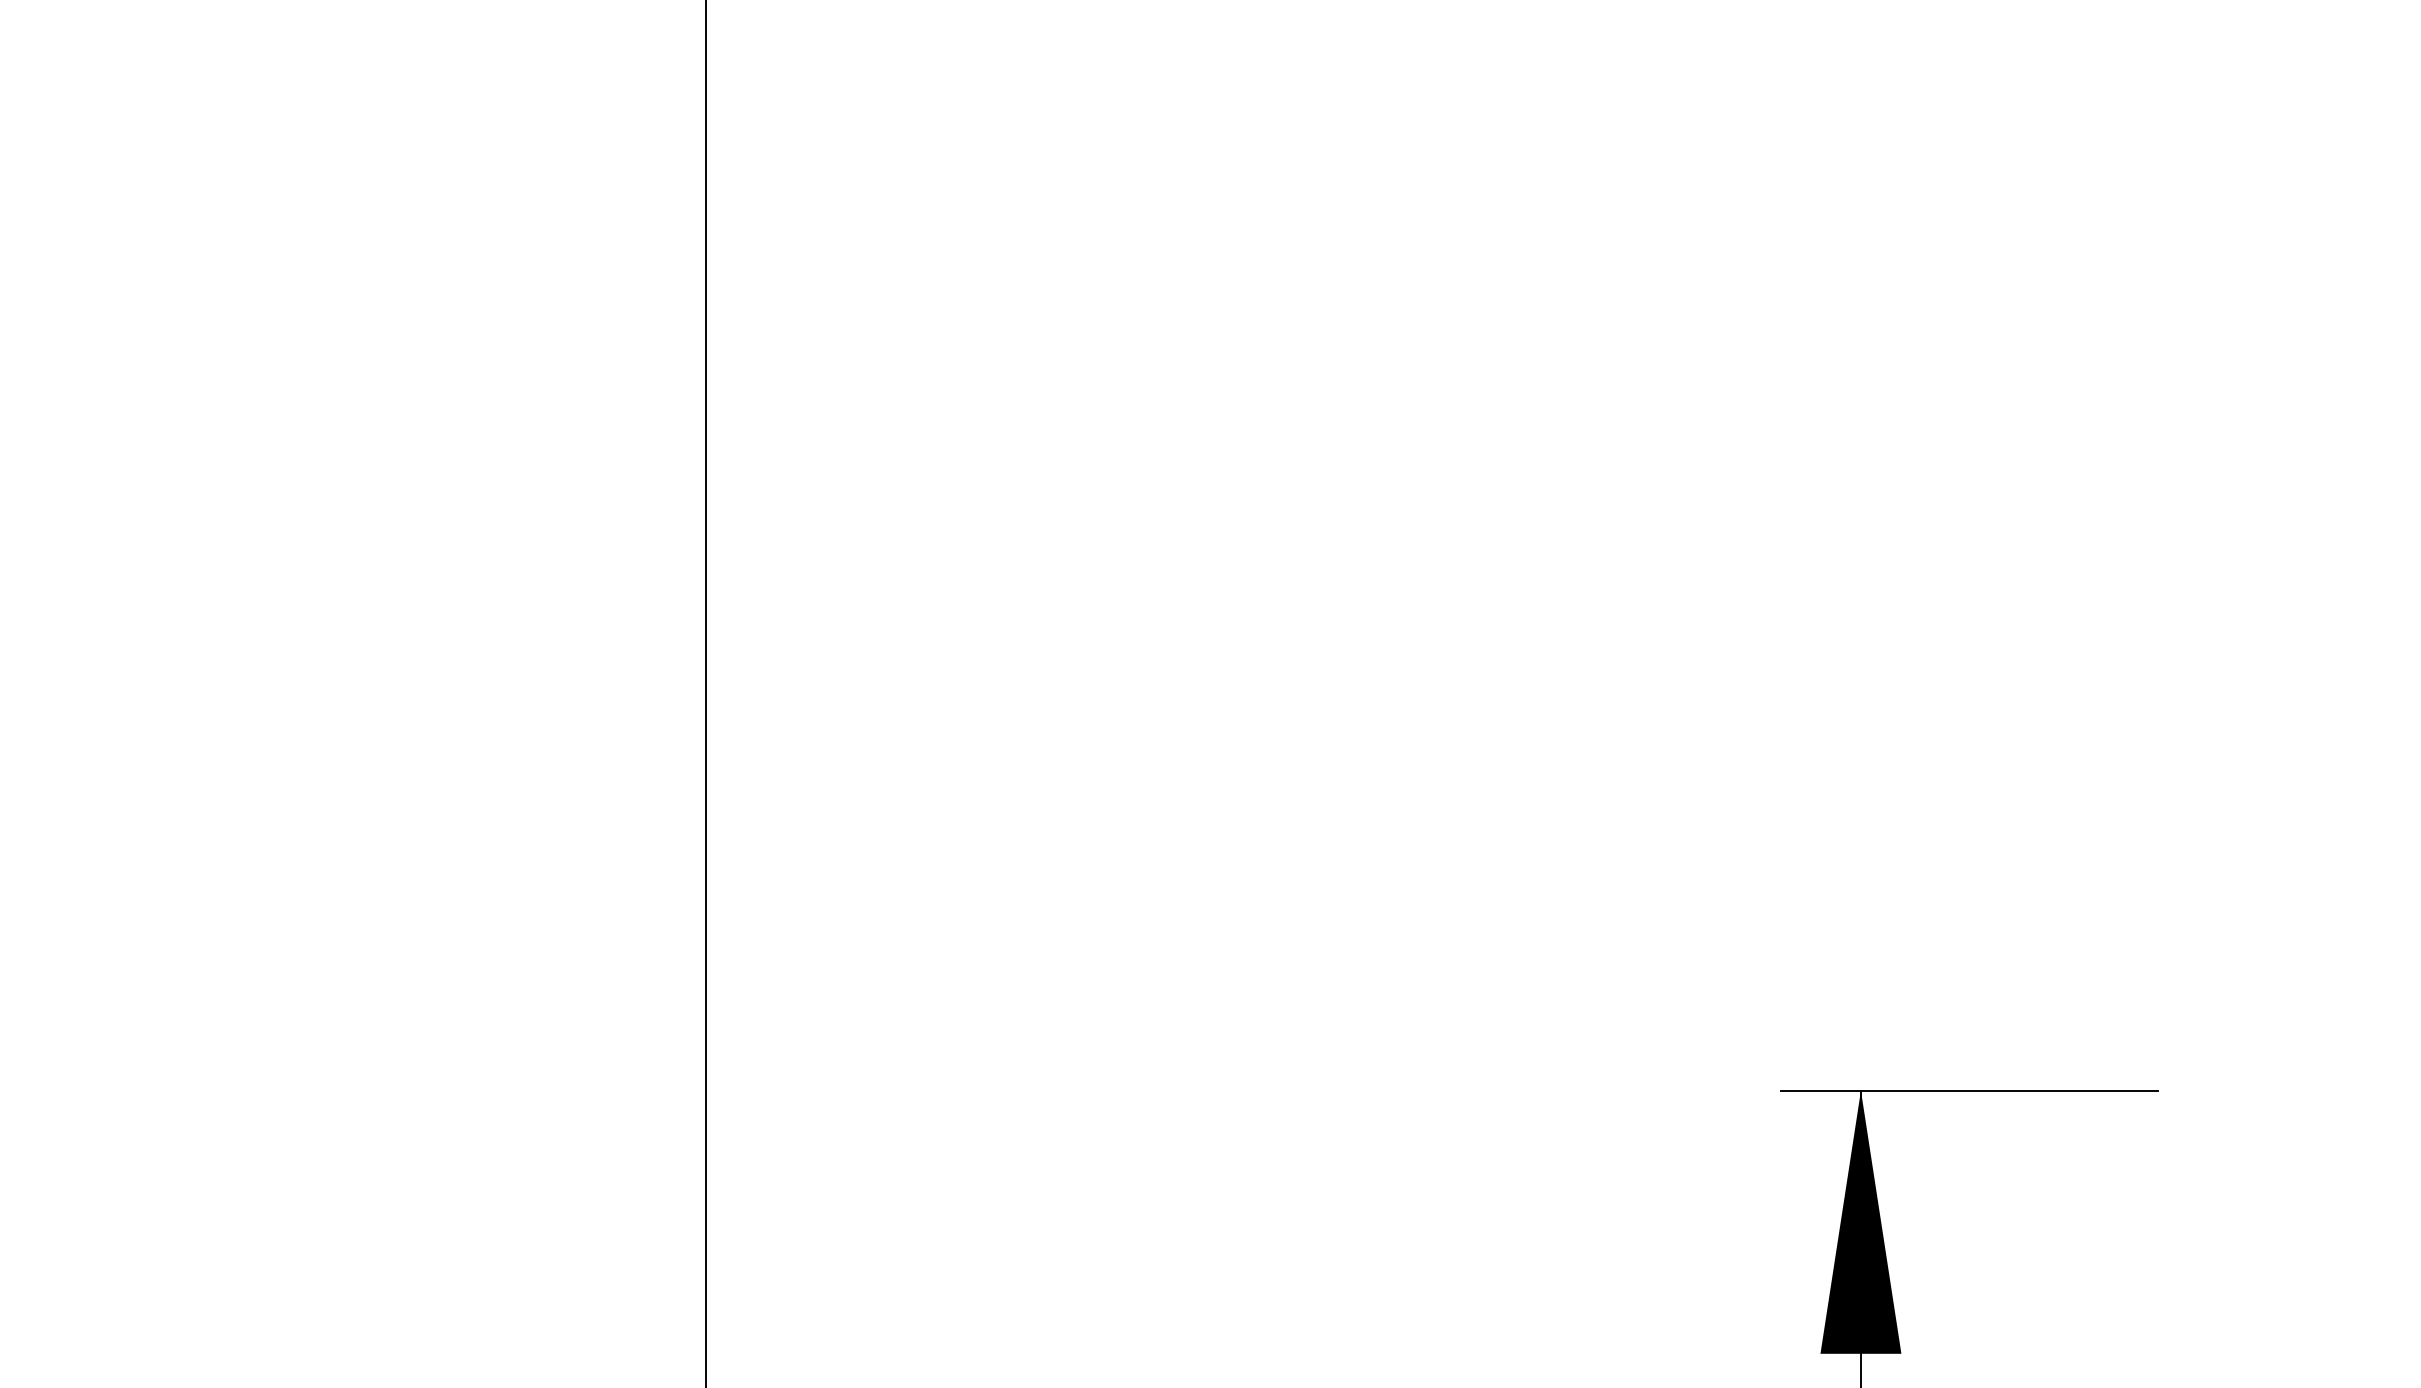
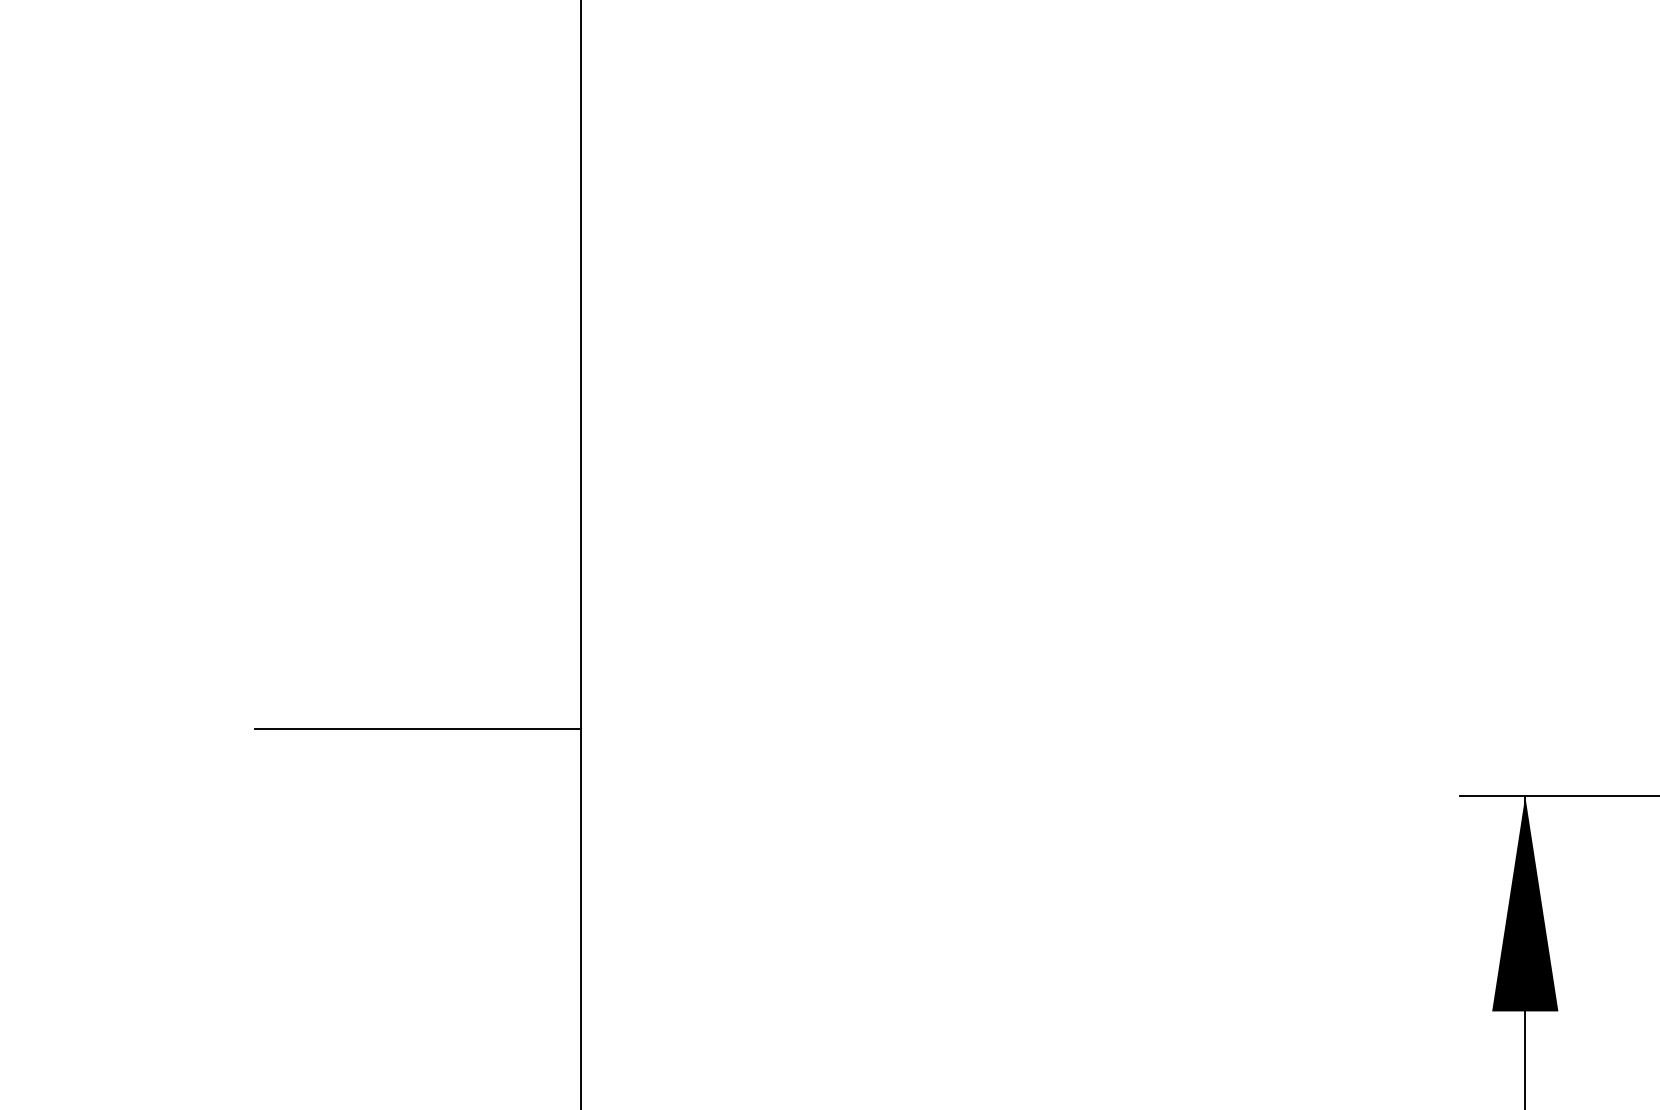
line: (506, 1008) -> (417, 729), added

